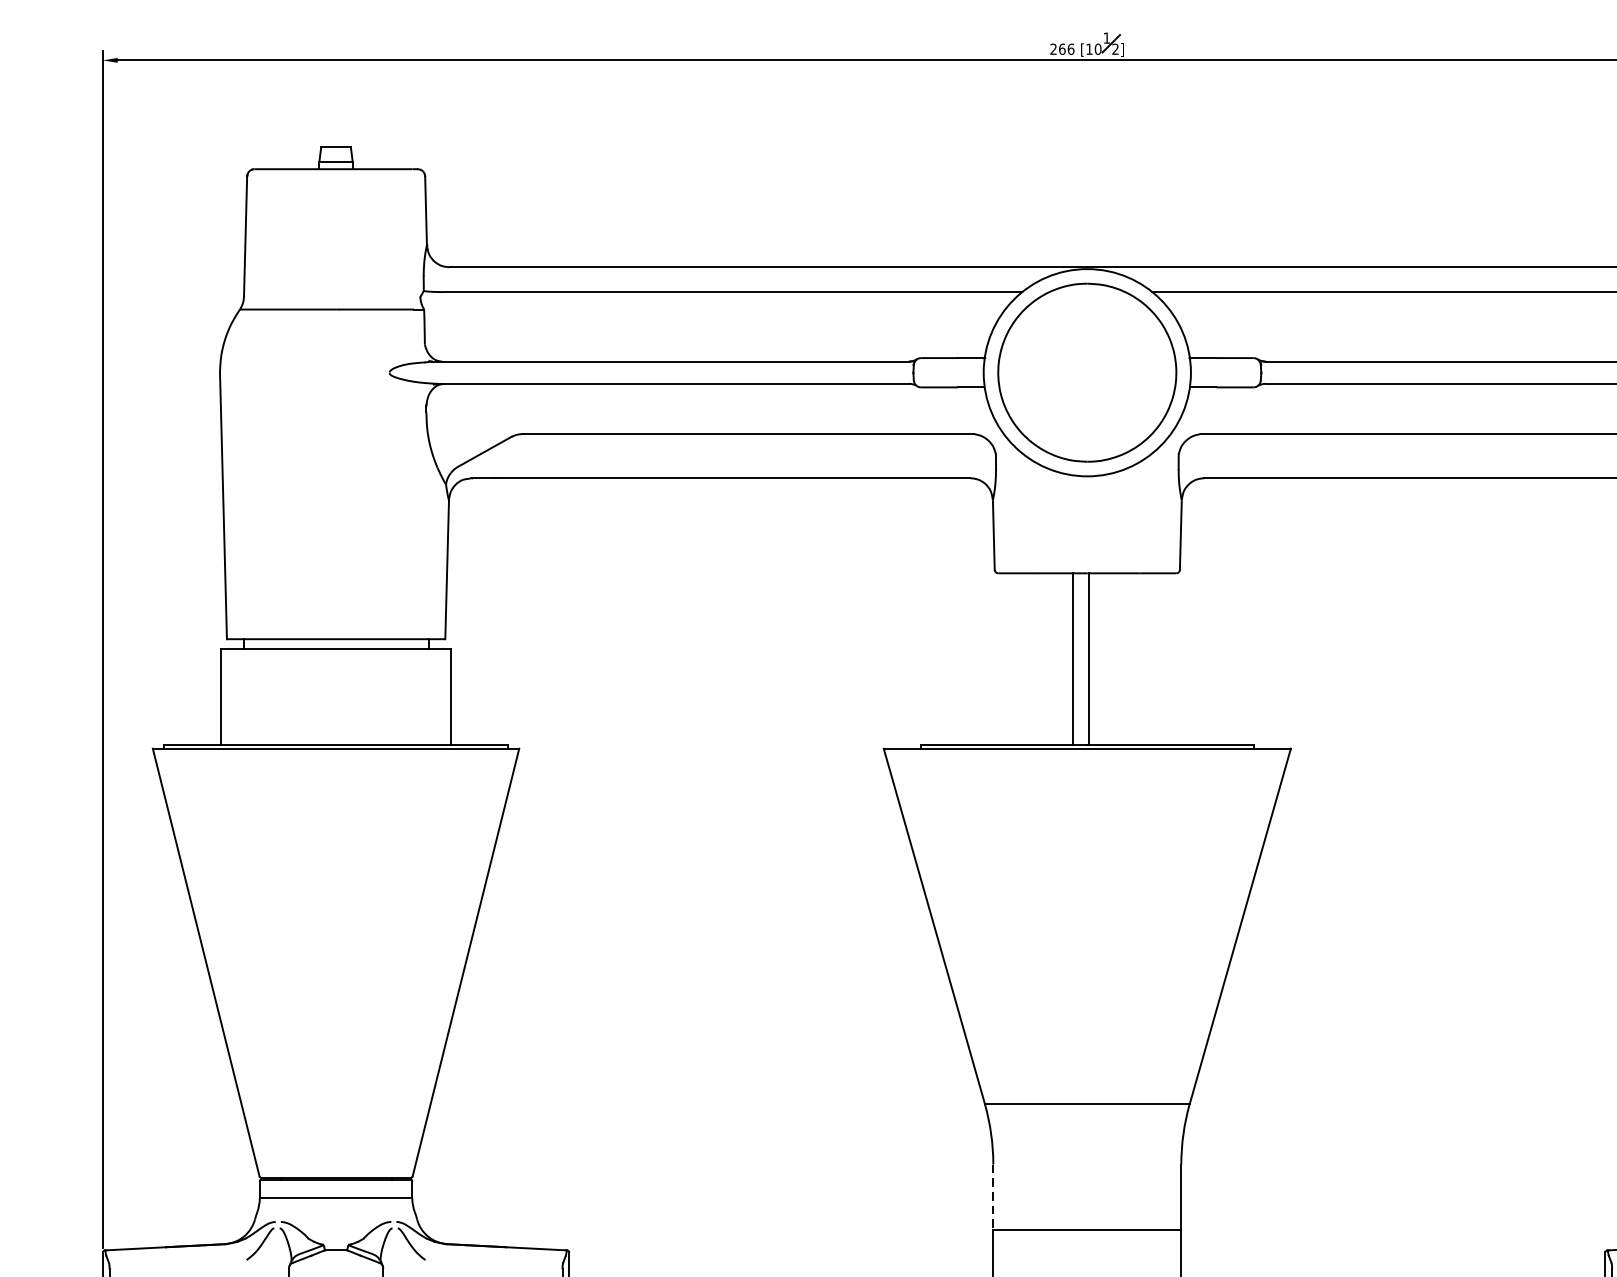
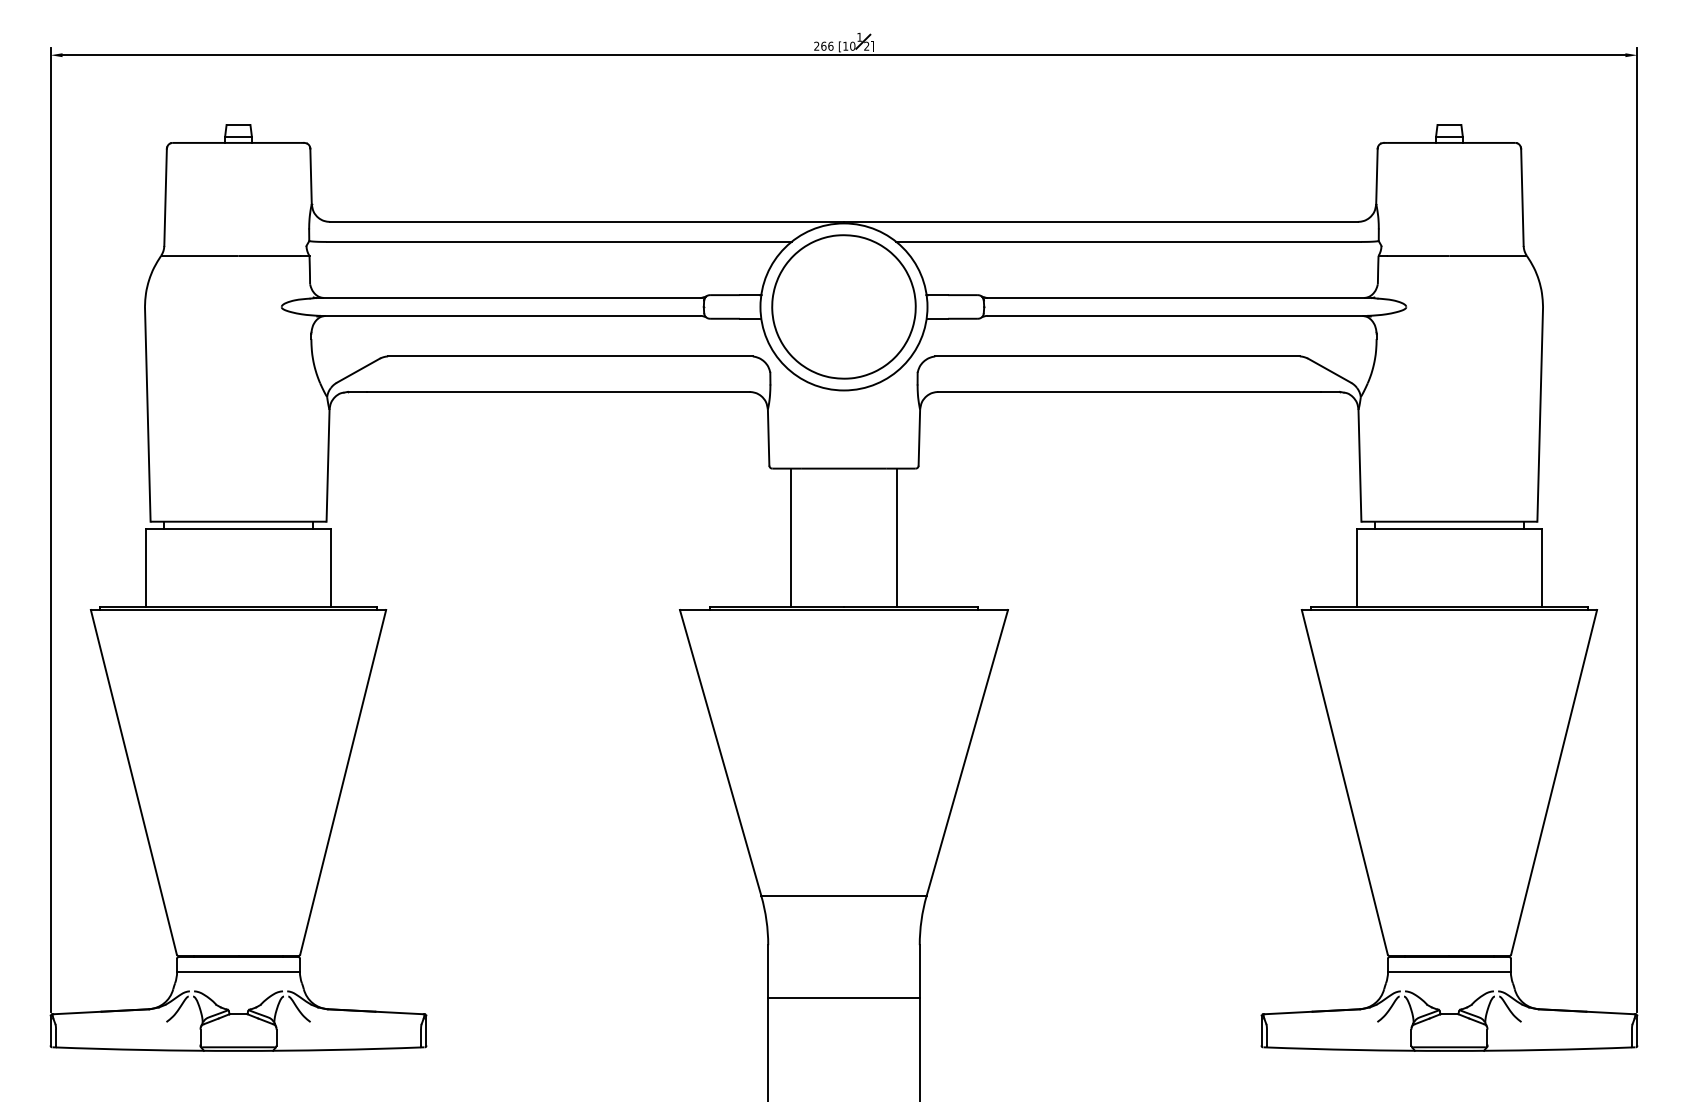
line: (1073, 658) -> (897, 537), moved
line: (1089, 658) -> (790, 537), moved
line: (993, 1197) -> (768, 971), dashed -> solid

